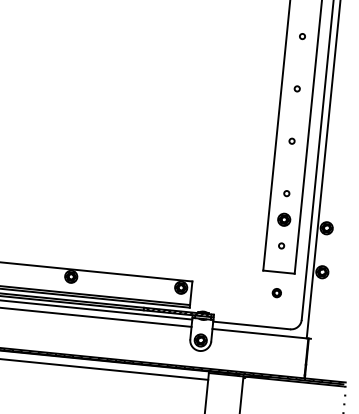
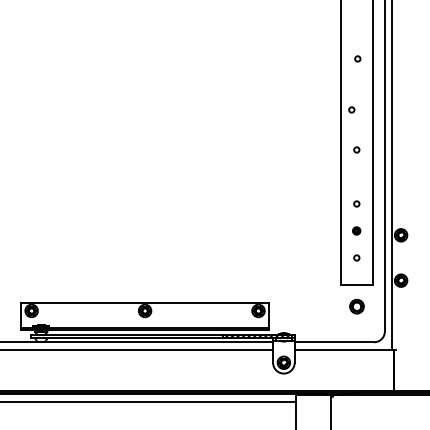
circle: (302, 36) -> (357, 58), moved
circle: (297, 88) -> (351, 109), moved
part: (283, 219) -> (356, 230), size x0.6
part: (276, 292) -> (356, 306), size x1.6

